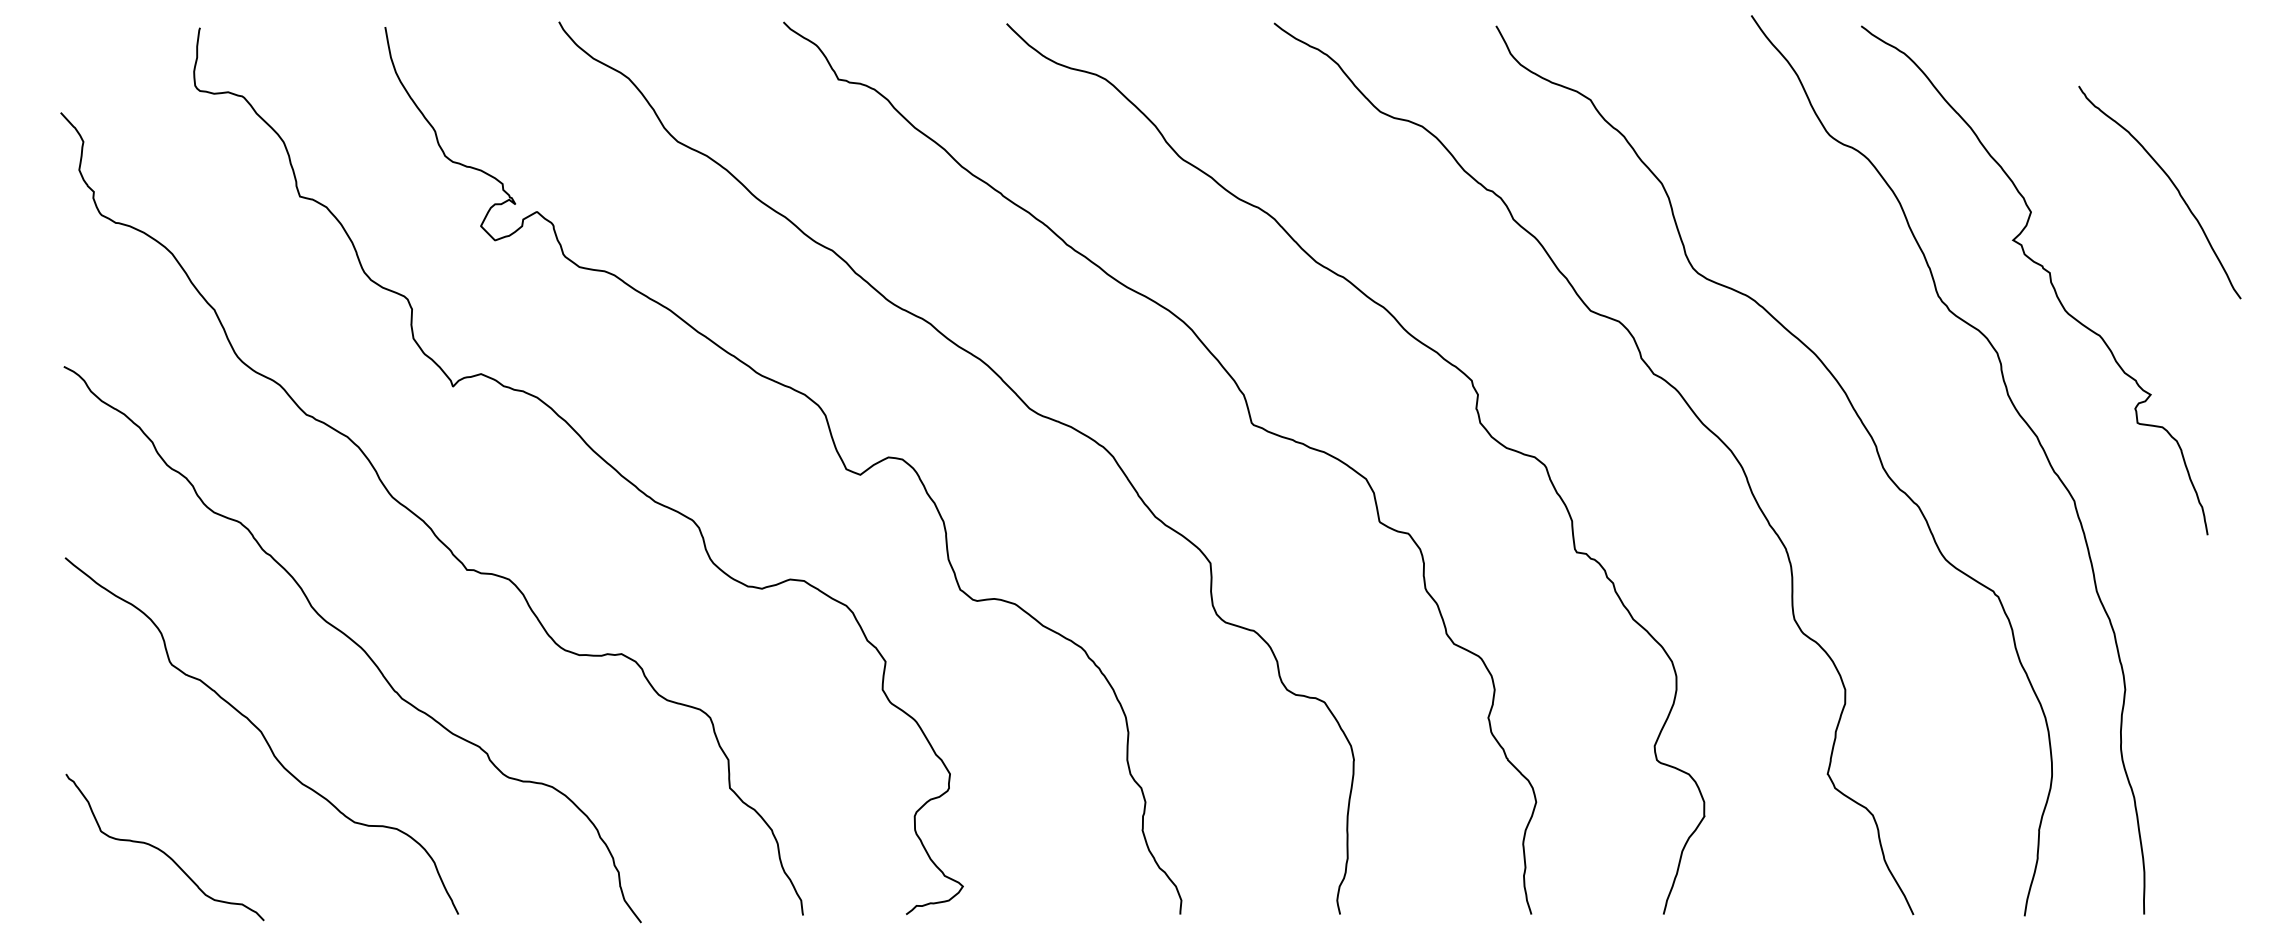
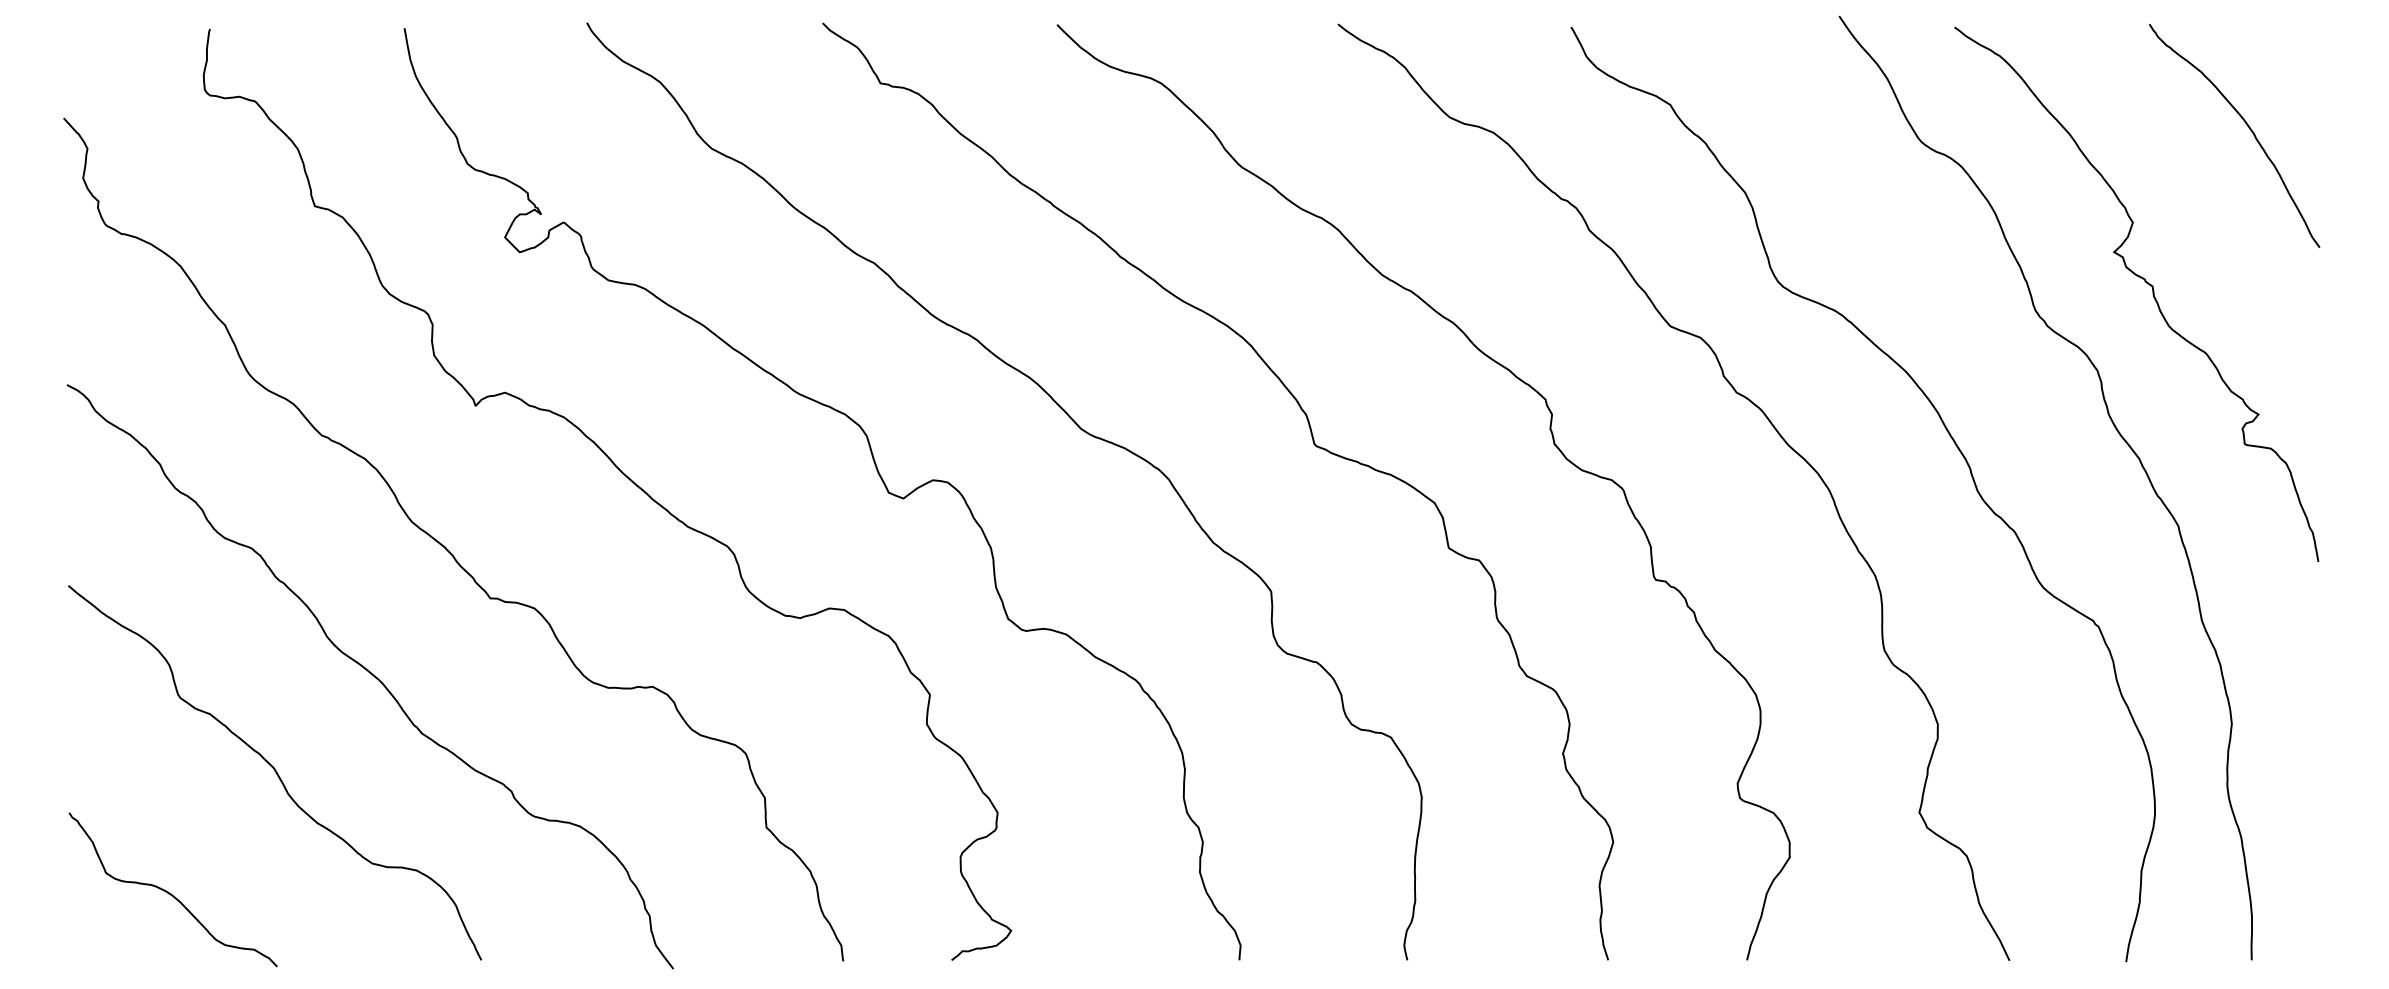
curve: (2172, 184) -> (2247, 127), moved

